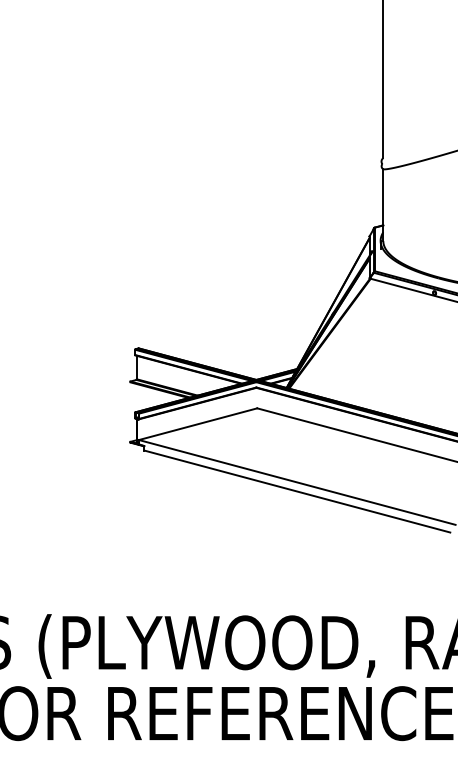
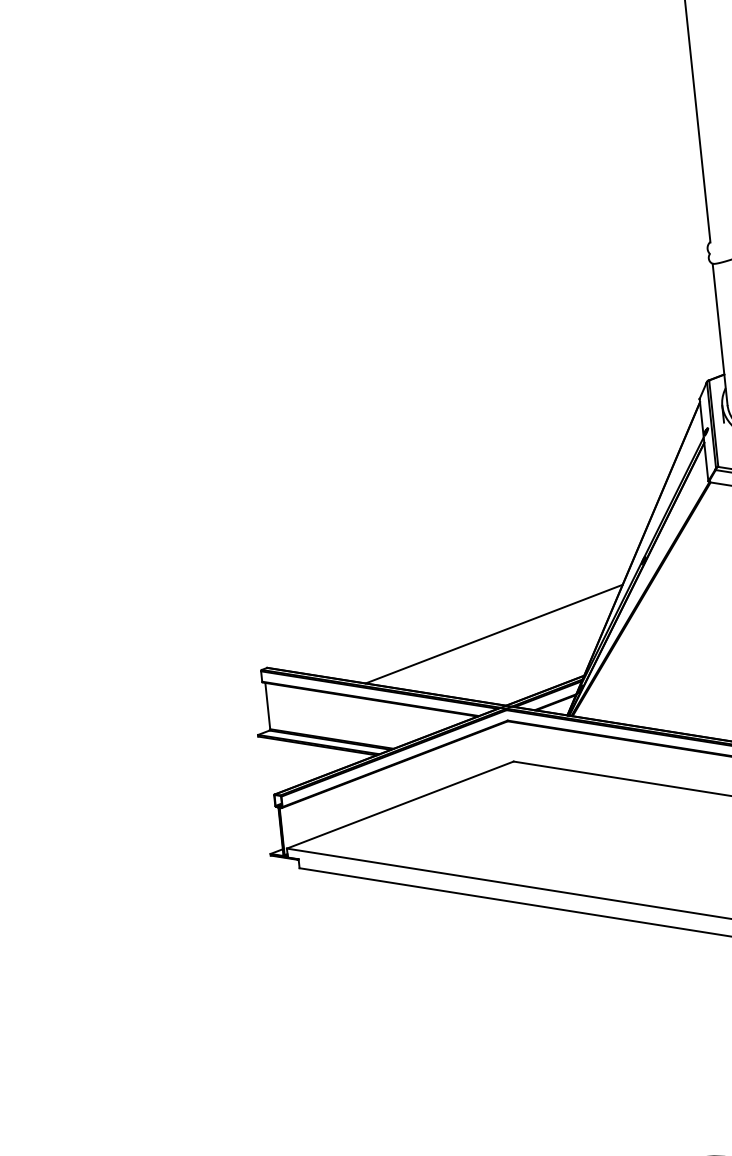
line: (254, 343) -> (494, 634), added

